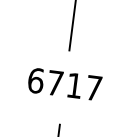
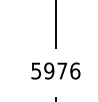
text: (64, 83) -> (55, 70), 6717 -> 5976

